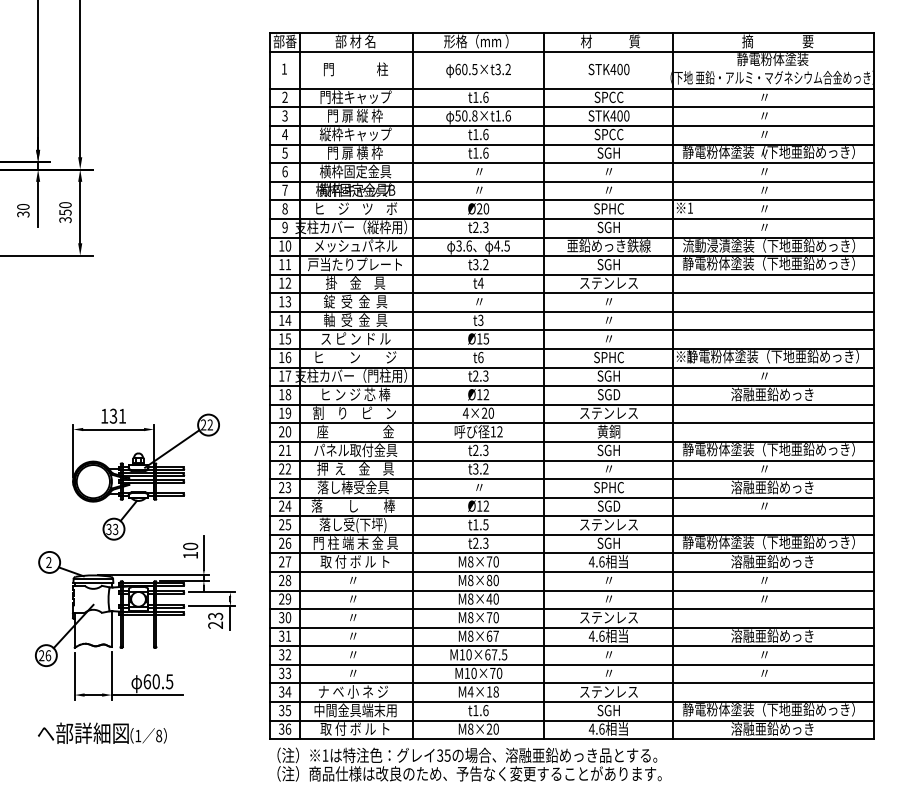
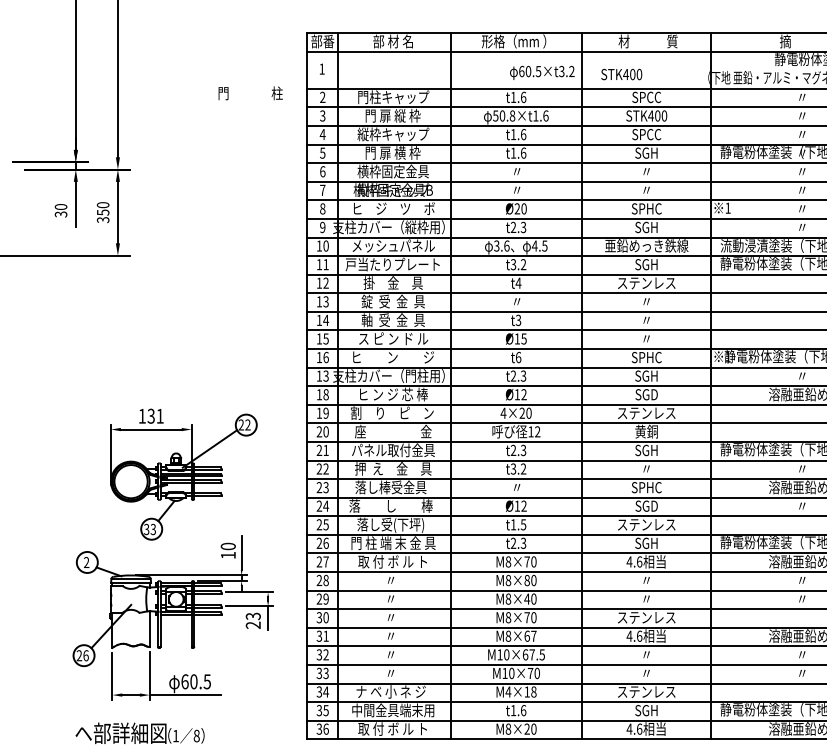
text: (356, 69) -> (251, 93), moved
text: (608, 69) -> (621, 74), moved
text: (478, 70) -> (542, 72), moved
text: (288, 375) -> (326, 375), 17 -> 13

